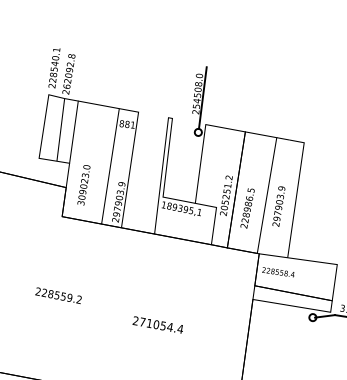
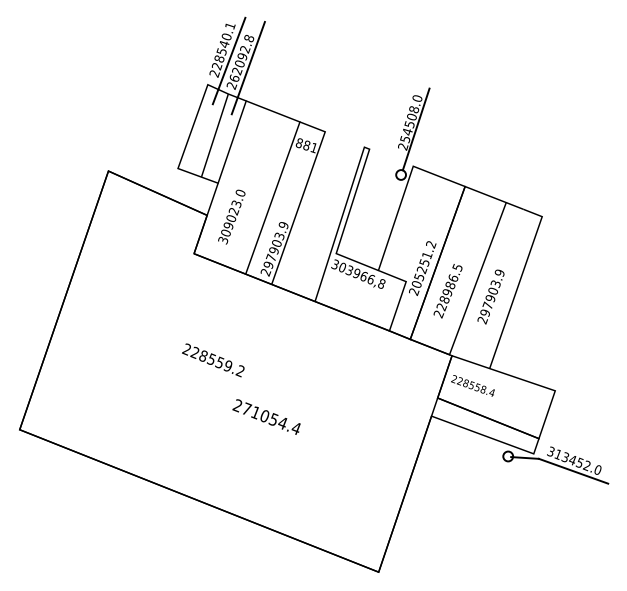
line: (60, 74) -> (228, 60), added
line: (74, 77) -> (247, 67), added
text: (181, 208) -> (358, 274), 189395,1 -> 303966,8
text: (58, 295) -> (213, 360), moved
text: (157, 324) -> (266, 416), moved

